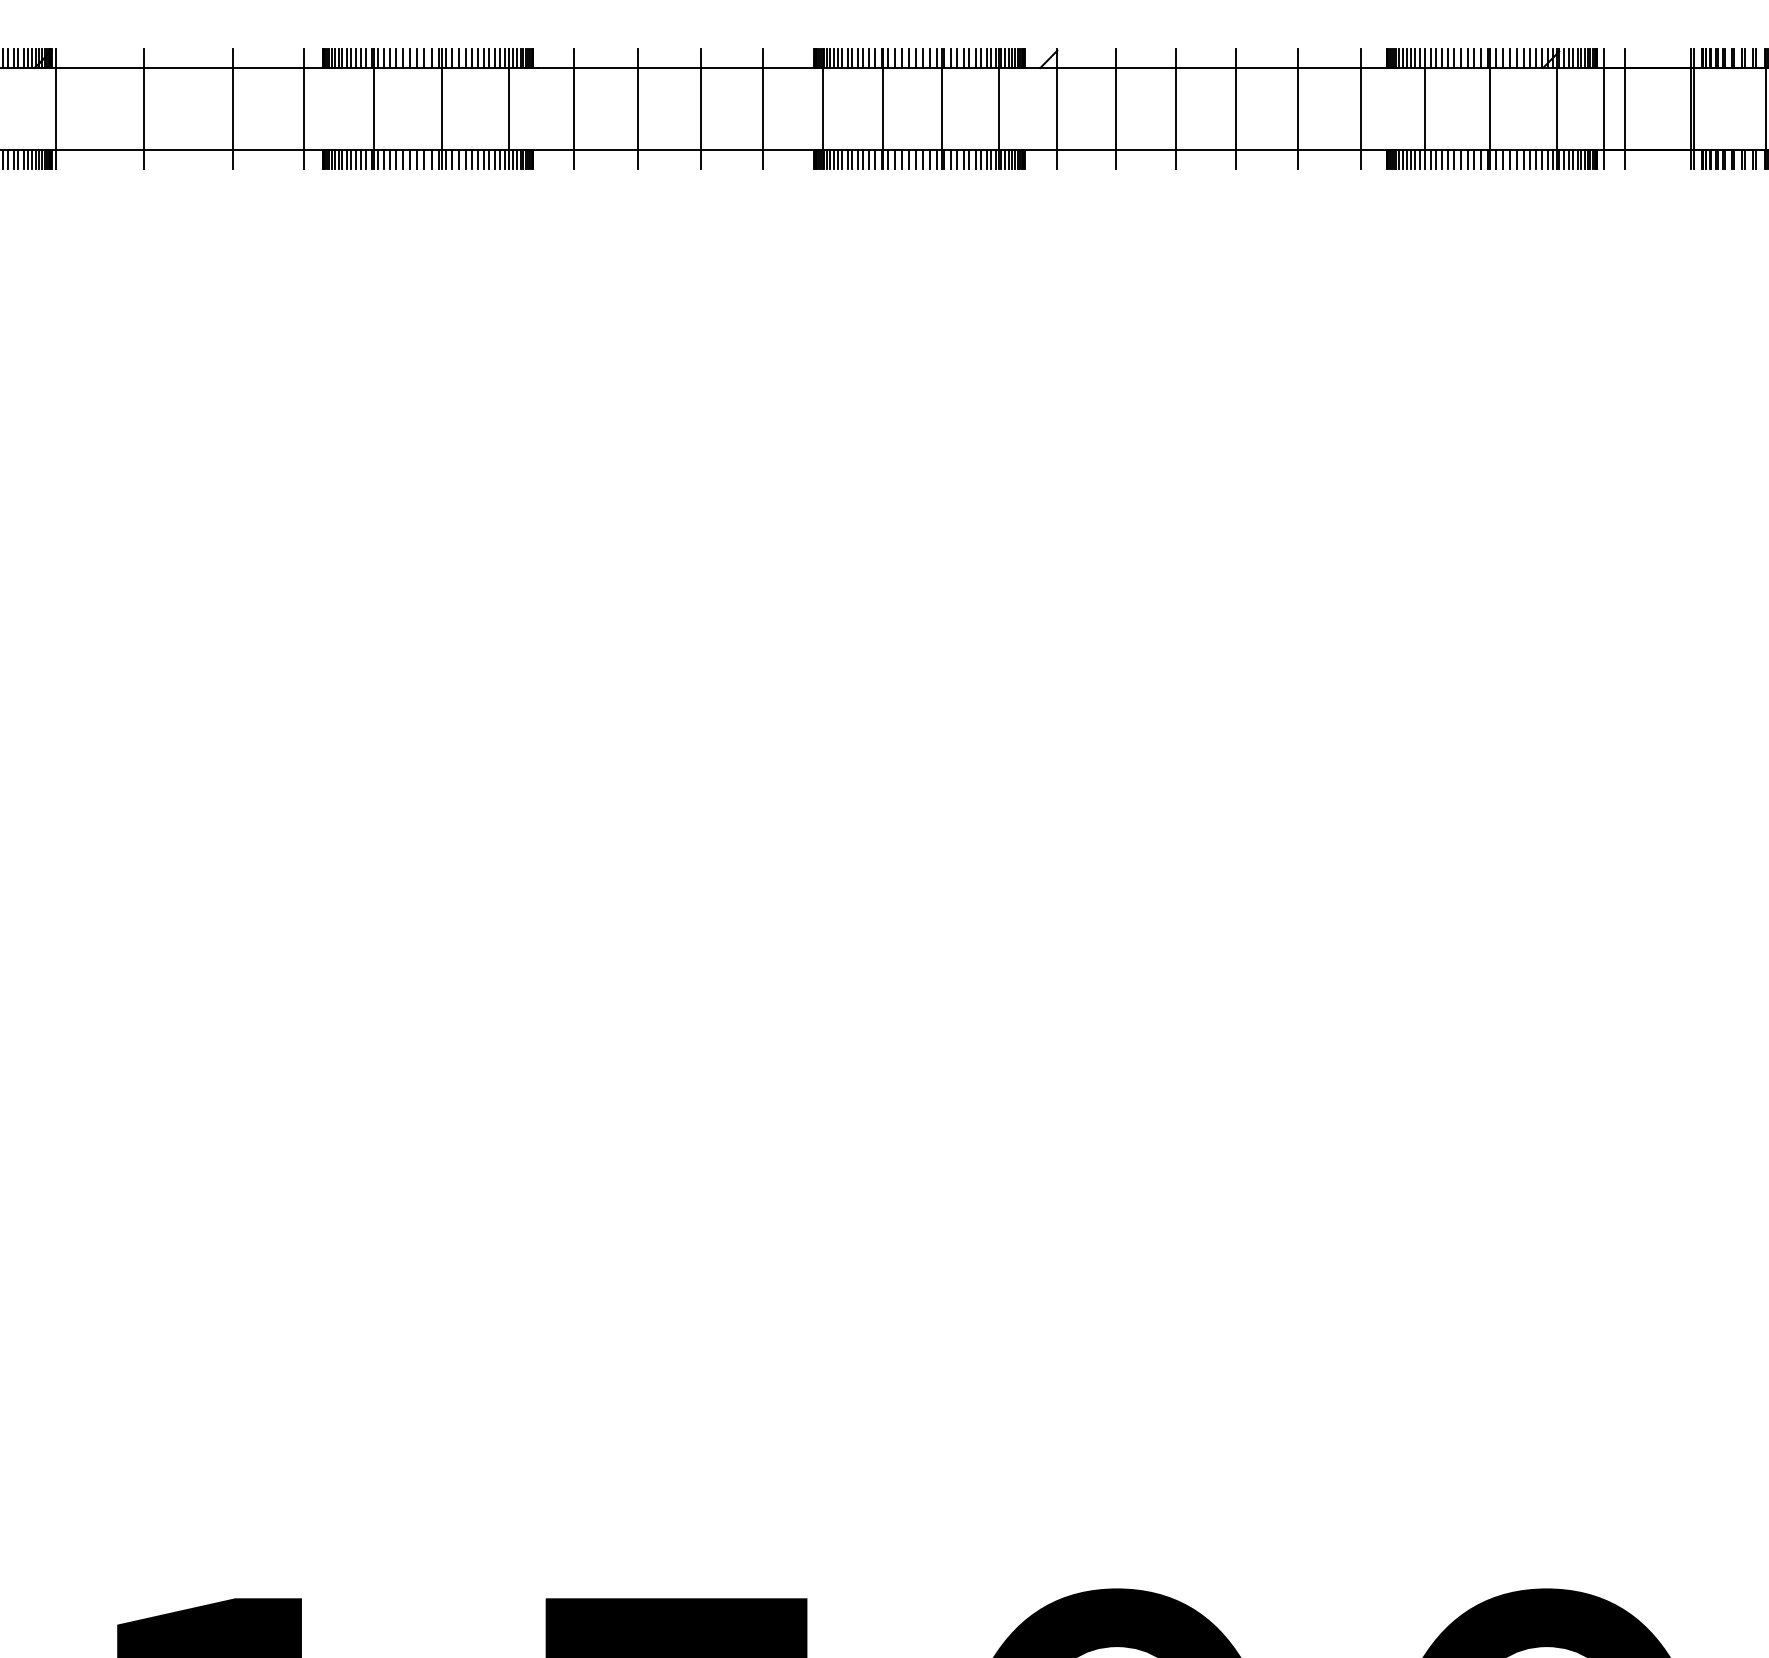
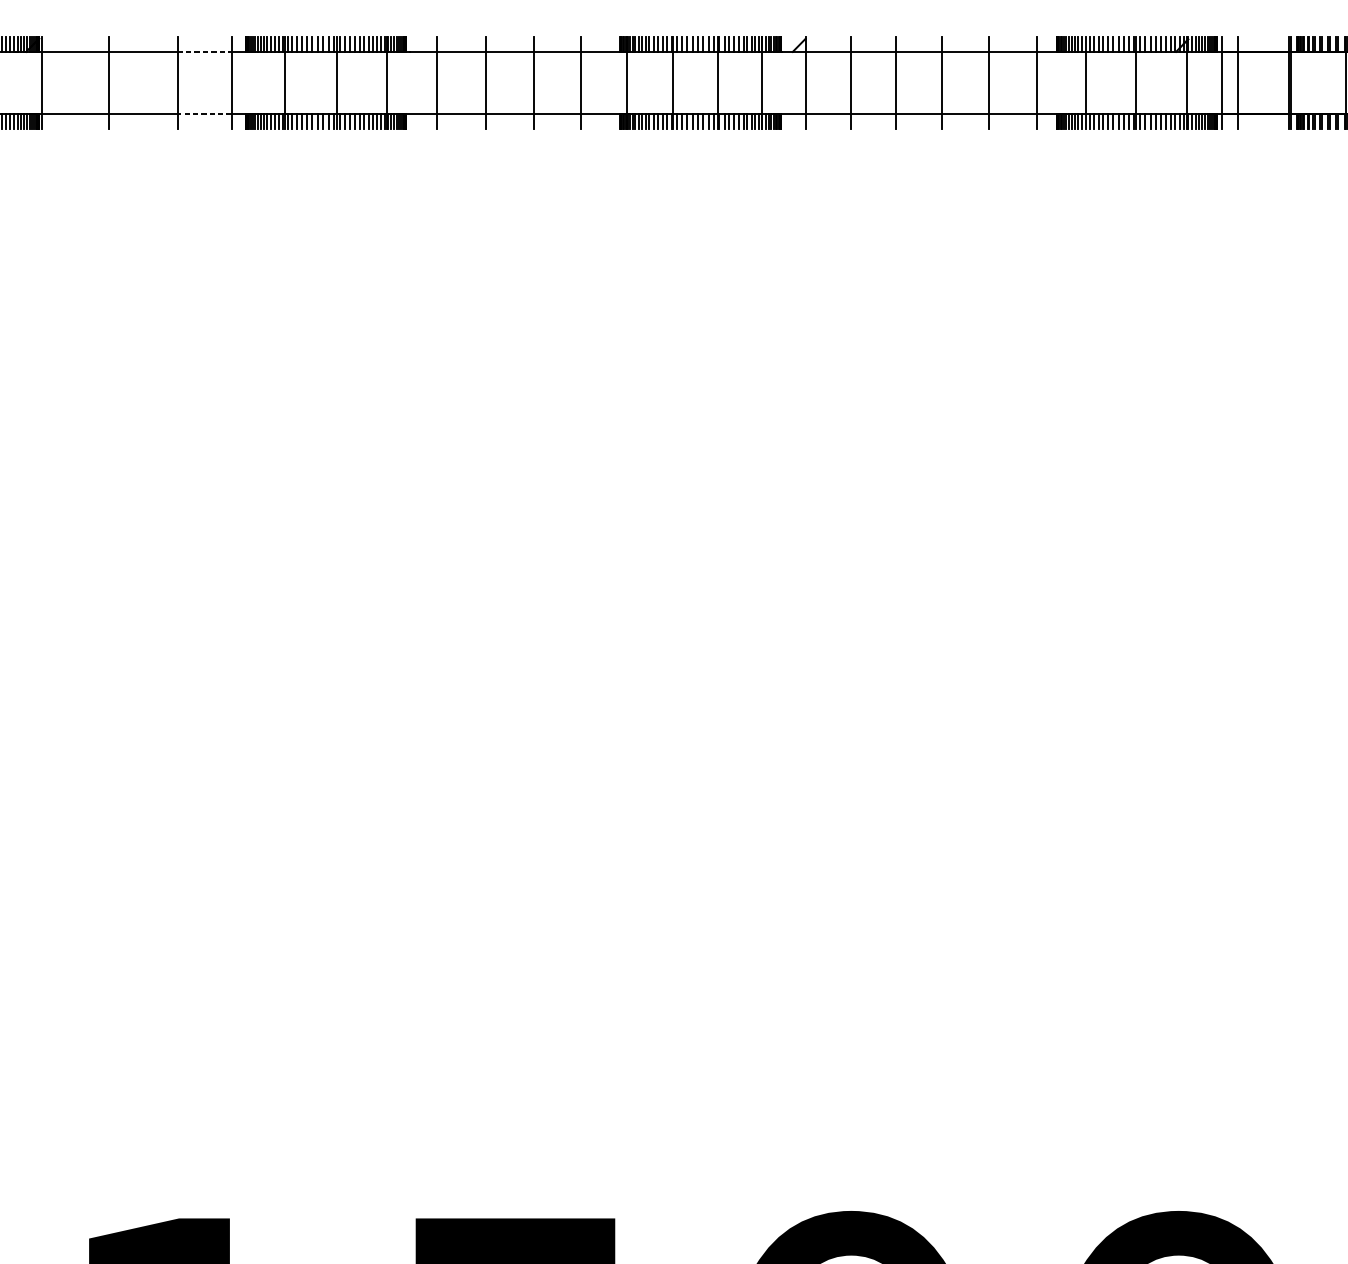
line: (268, 68) -> (204, 52), solid -> dashed
line: (268, 150) -> (204, 114), solid -> dashed

